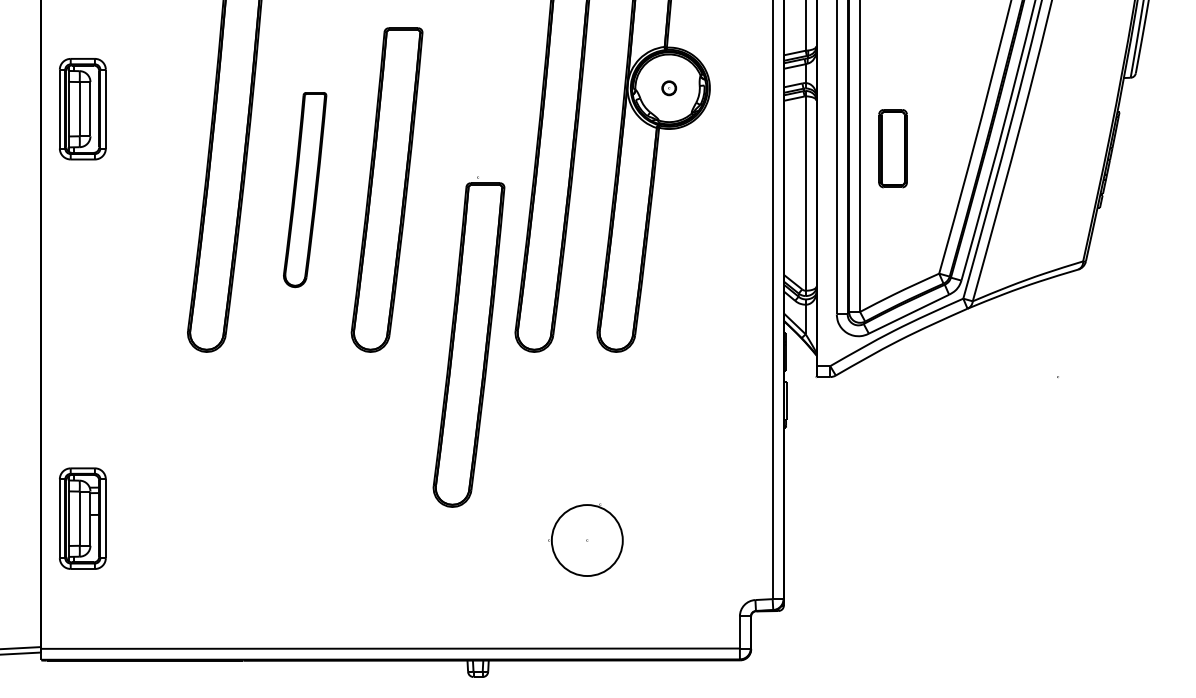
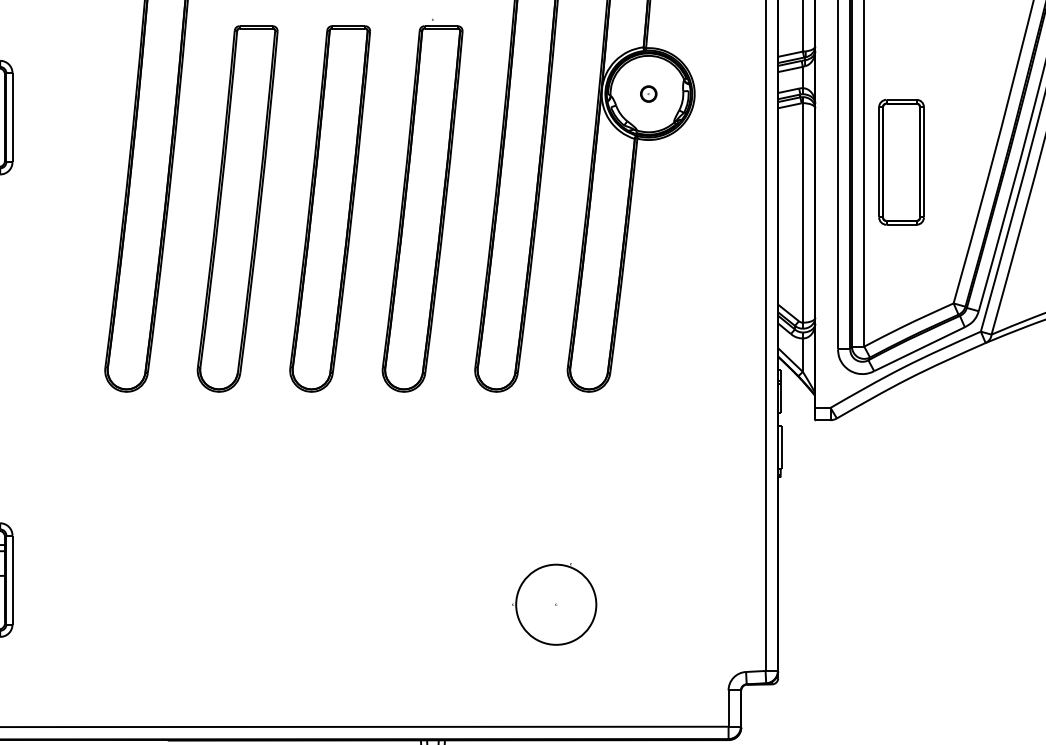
part: (892, 148) -> (900, 162), size x1.43
part: (304, 189) -> (236, 208), size x1.67
part: (468, 341) -> (422, 204), moved

